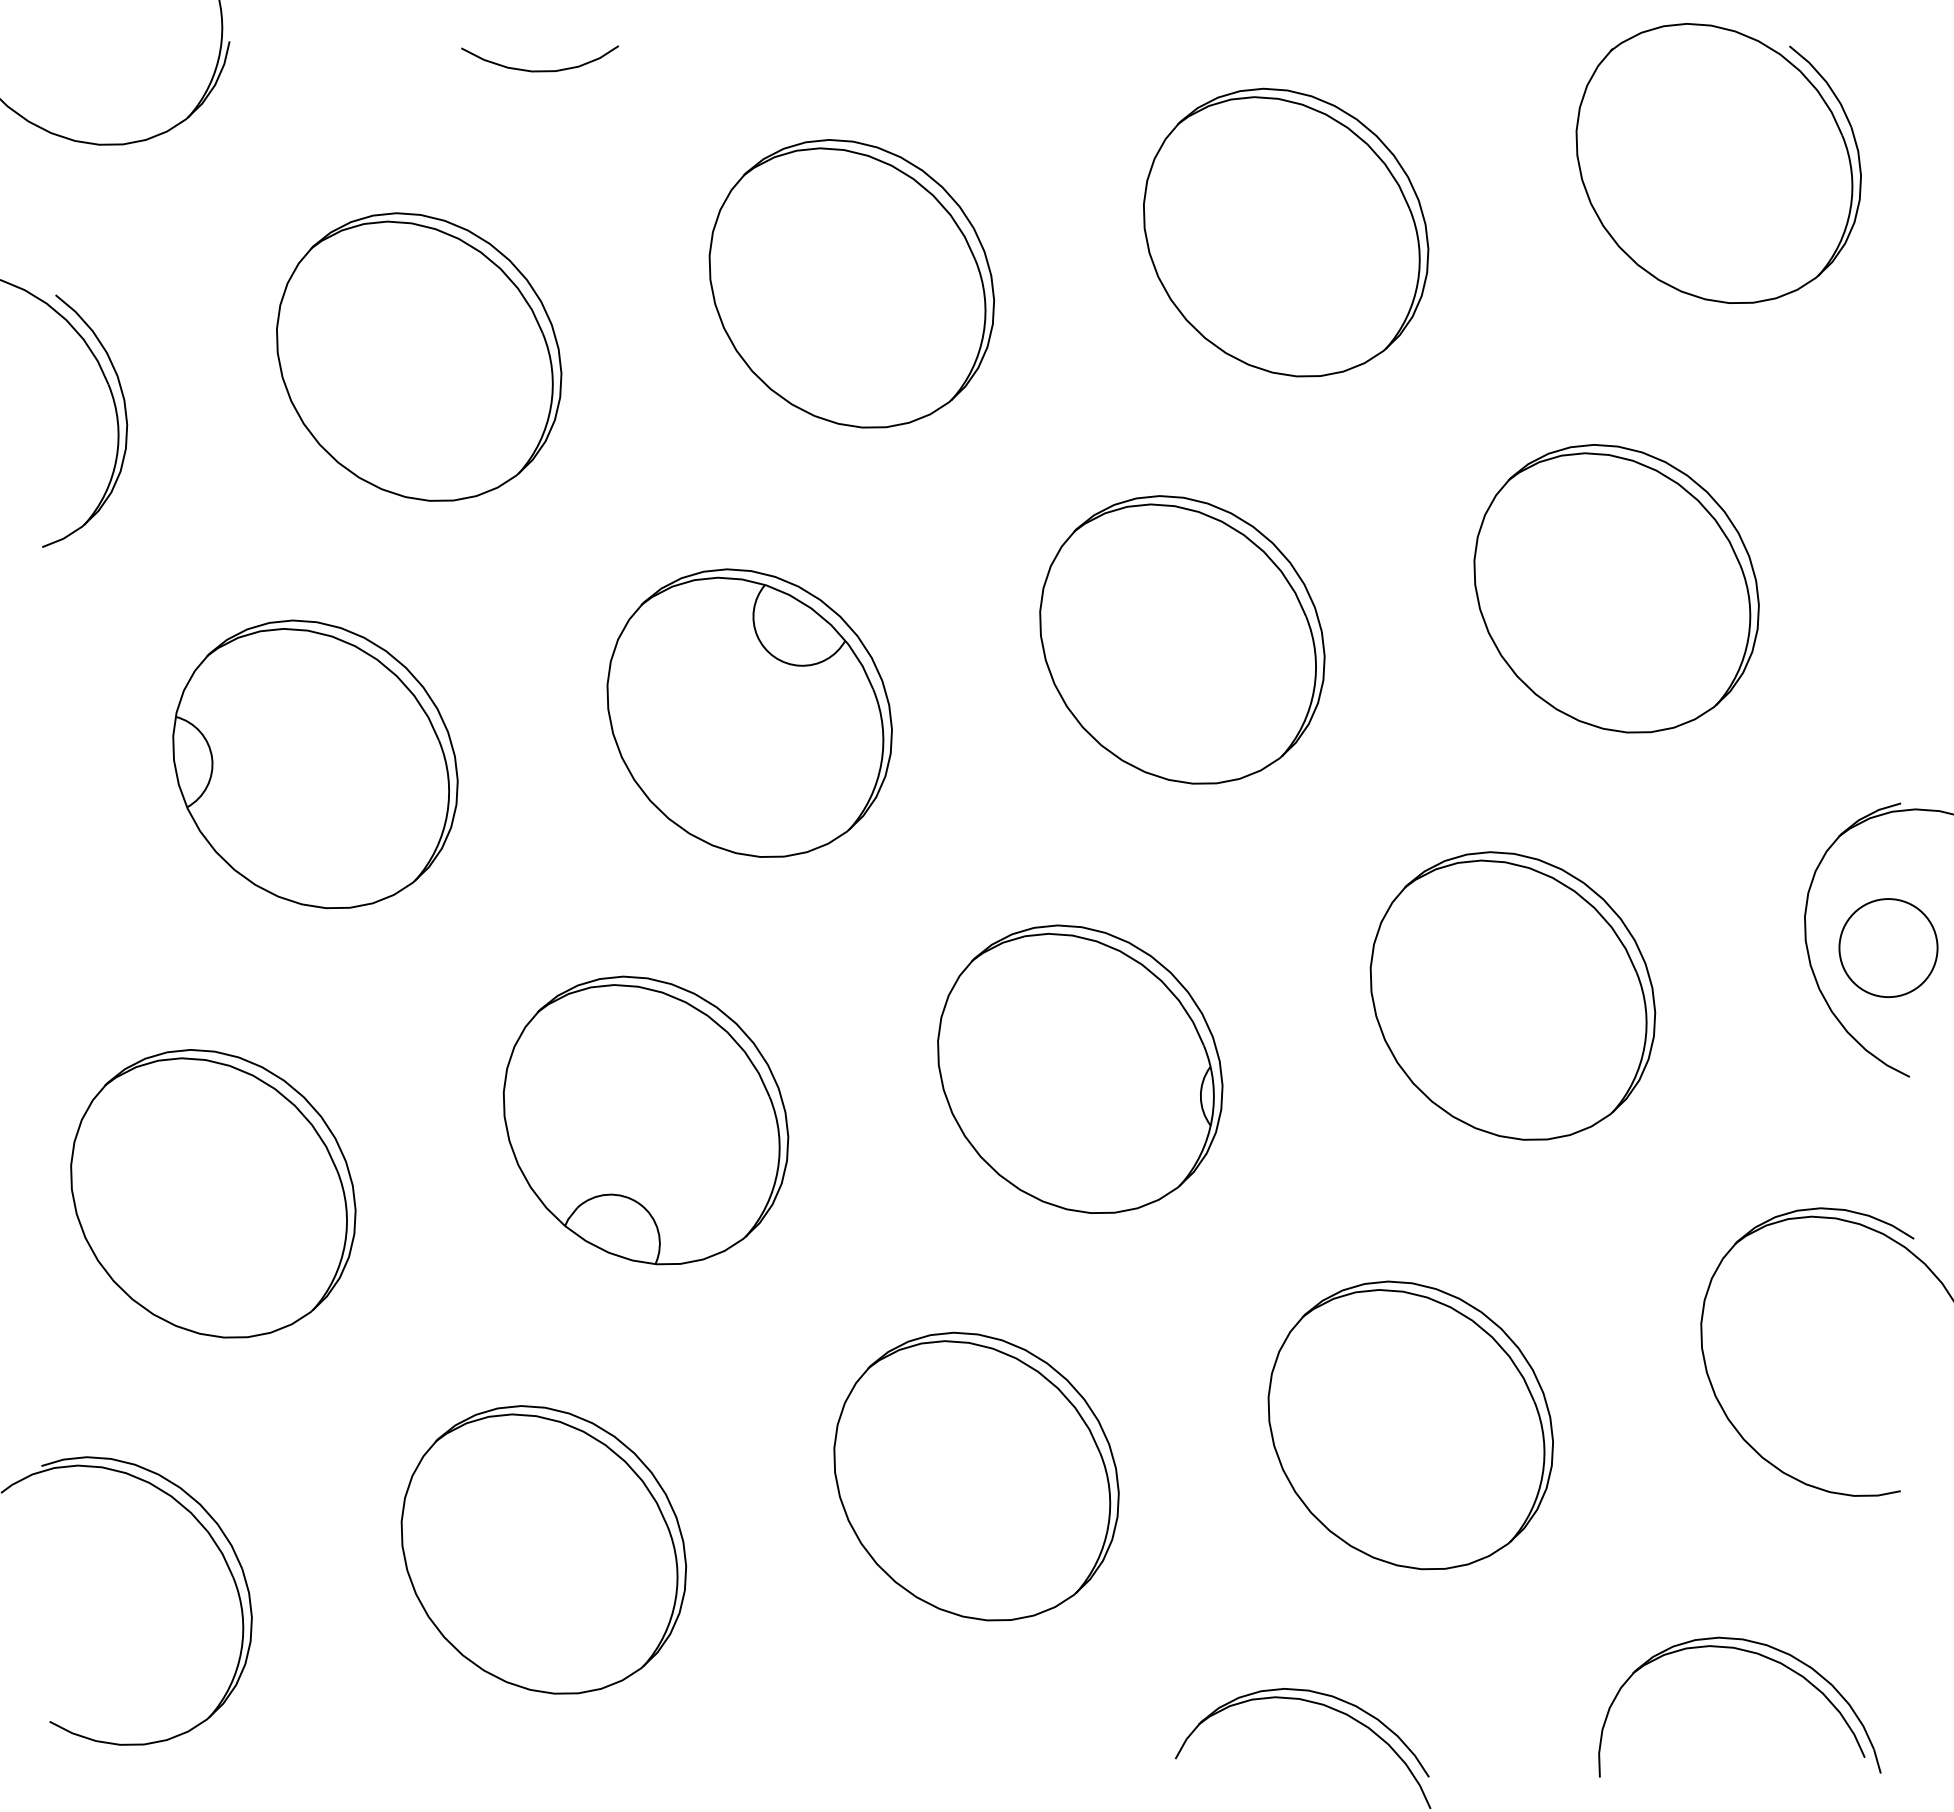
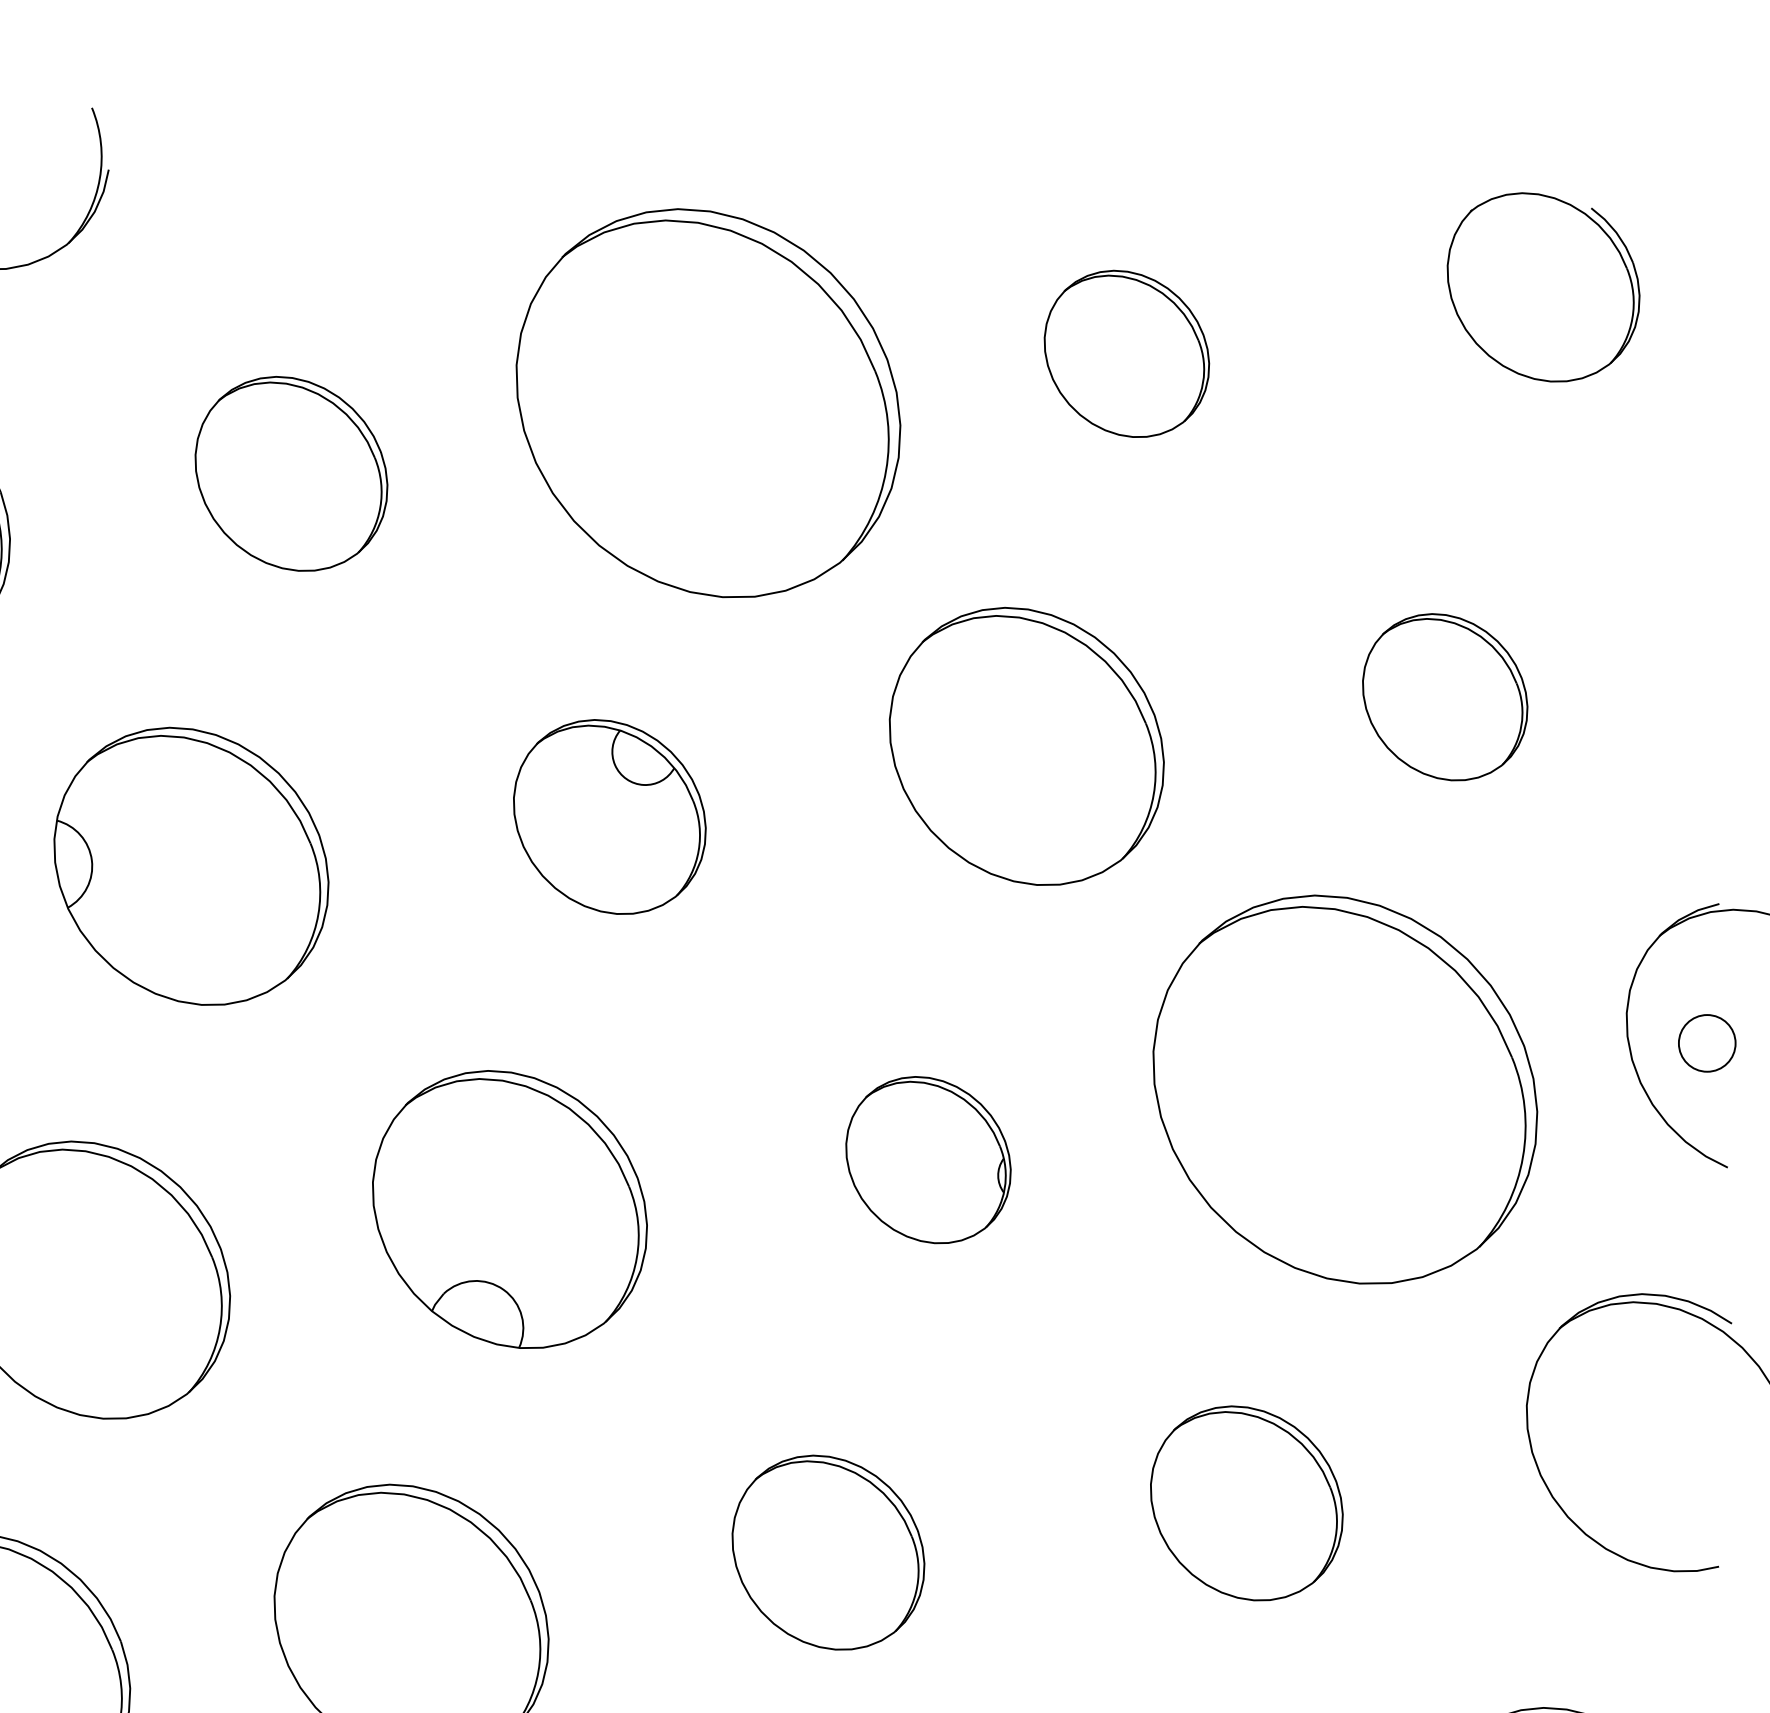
curve: (539, 70) -> (407, 197), removed
part: (1718, 163) -> (1543, 287), size x0.7
part: (1286, 232) -> (1127, 353), size x0.6
part: (851, 283) -> (707, 403), size x1.4
part: (419, 356) -> (291, 473), size x0.7
part: (1616, 588) -> (1445, 696), size x0.6
part: (749, 712) -> (609, 816), size x0.7
circle: (1888, 948) -> (1707, 1043), size x0.6
part: (1512, 995) -> (1344, 1089), size x1.4
part: (1080, 1068) -> (928, 1159), size x0.6
part: (1410, 1425) -> (1246, 1503), size x0.7
part: (976, 1476) -> (828, 1552), size x0.7

